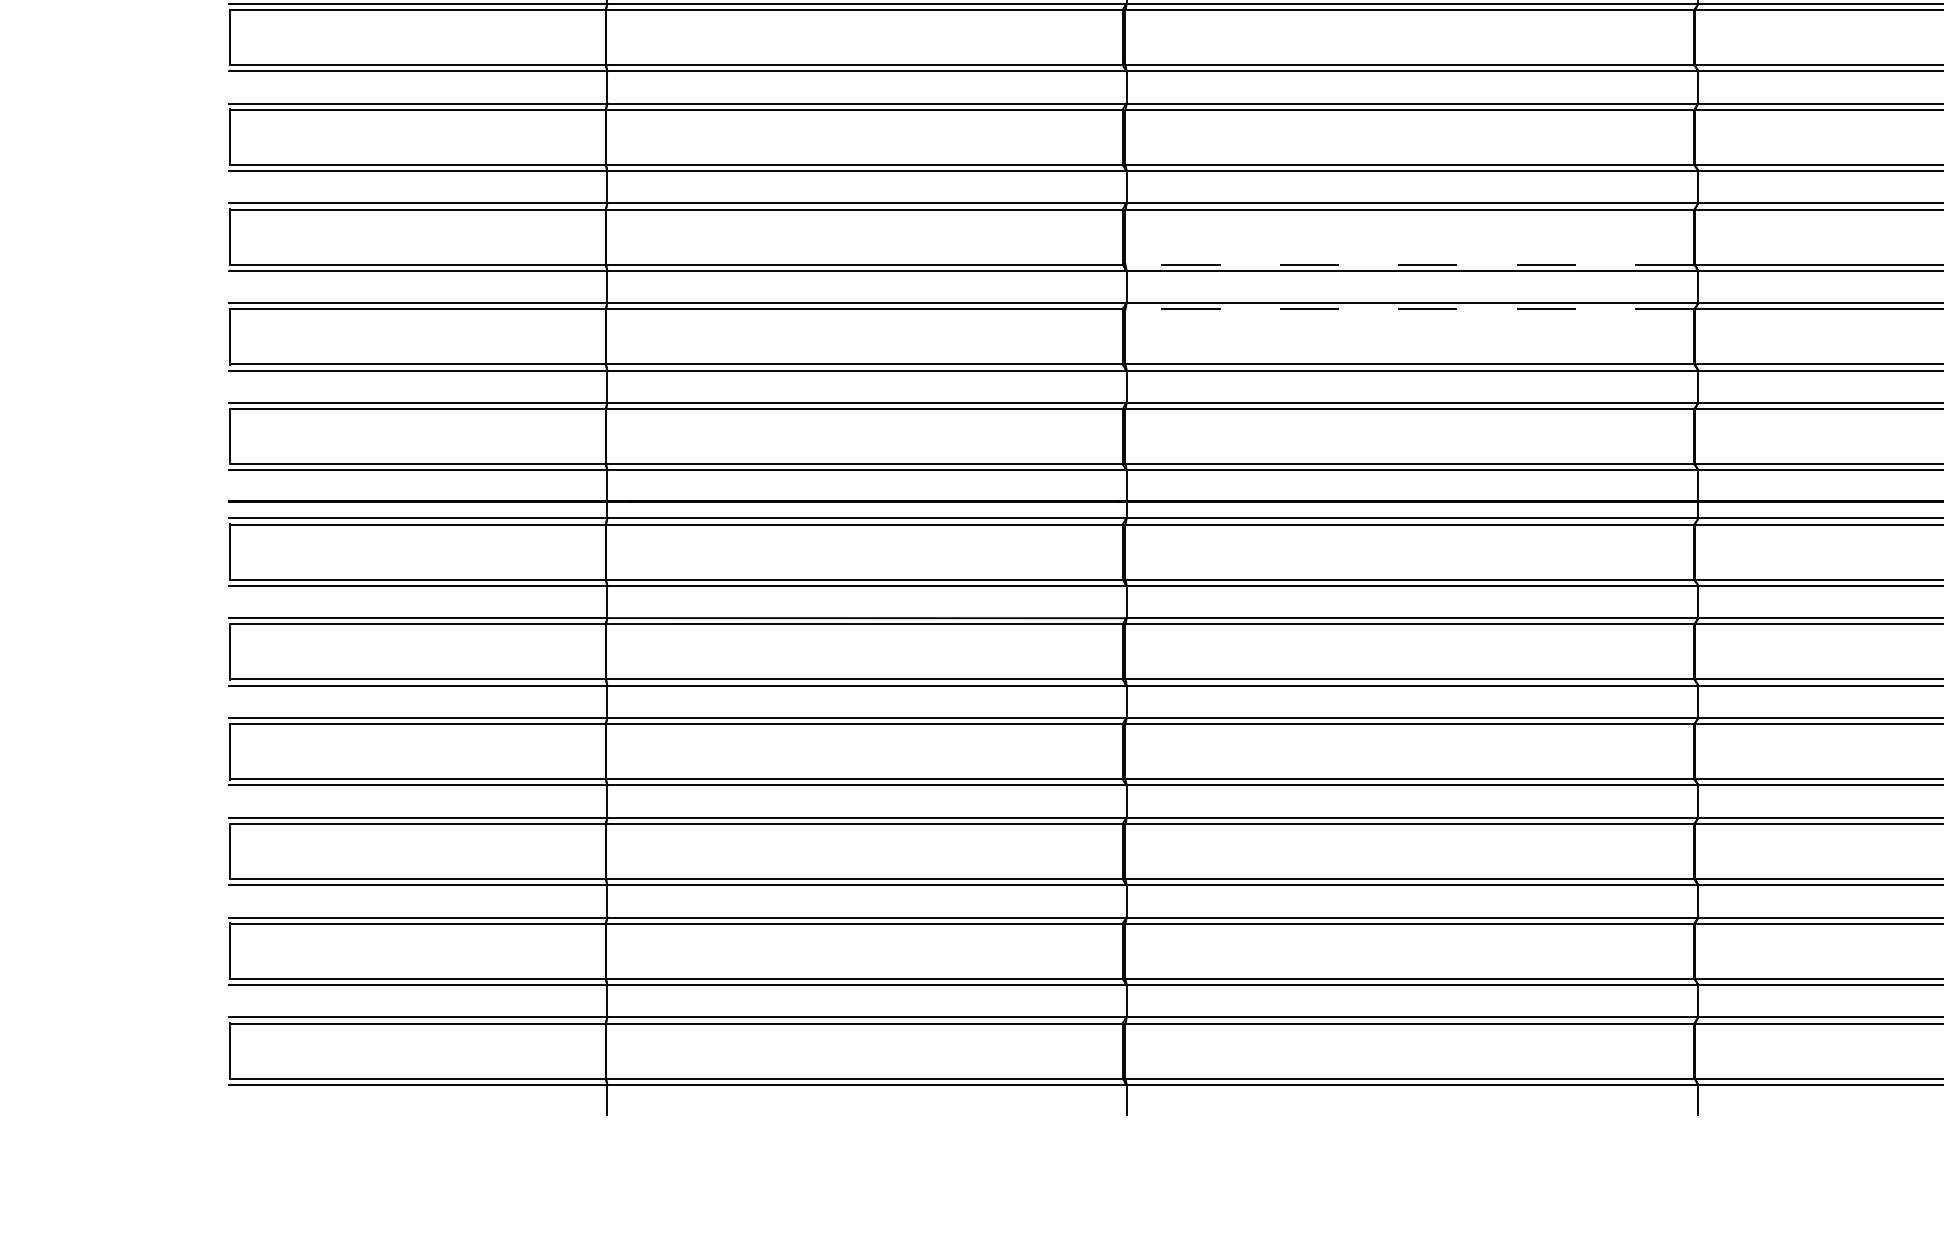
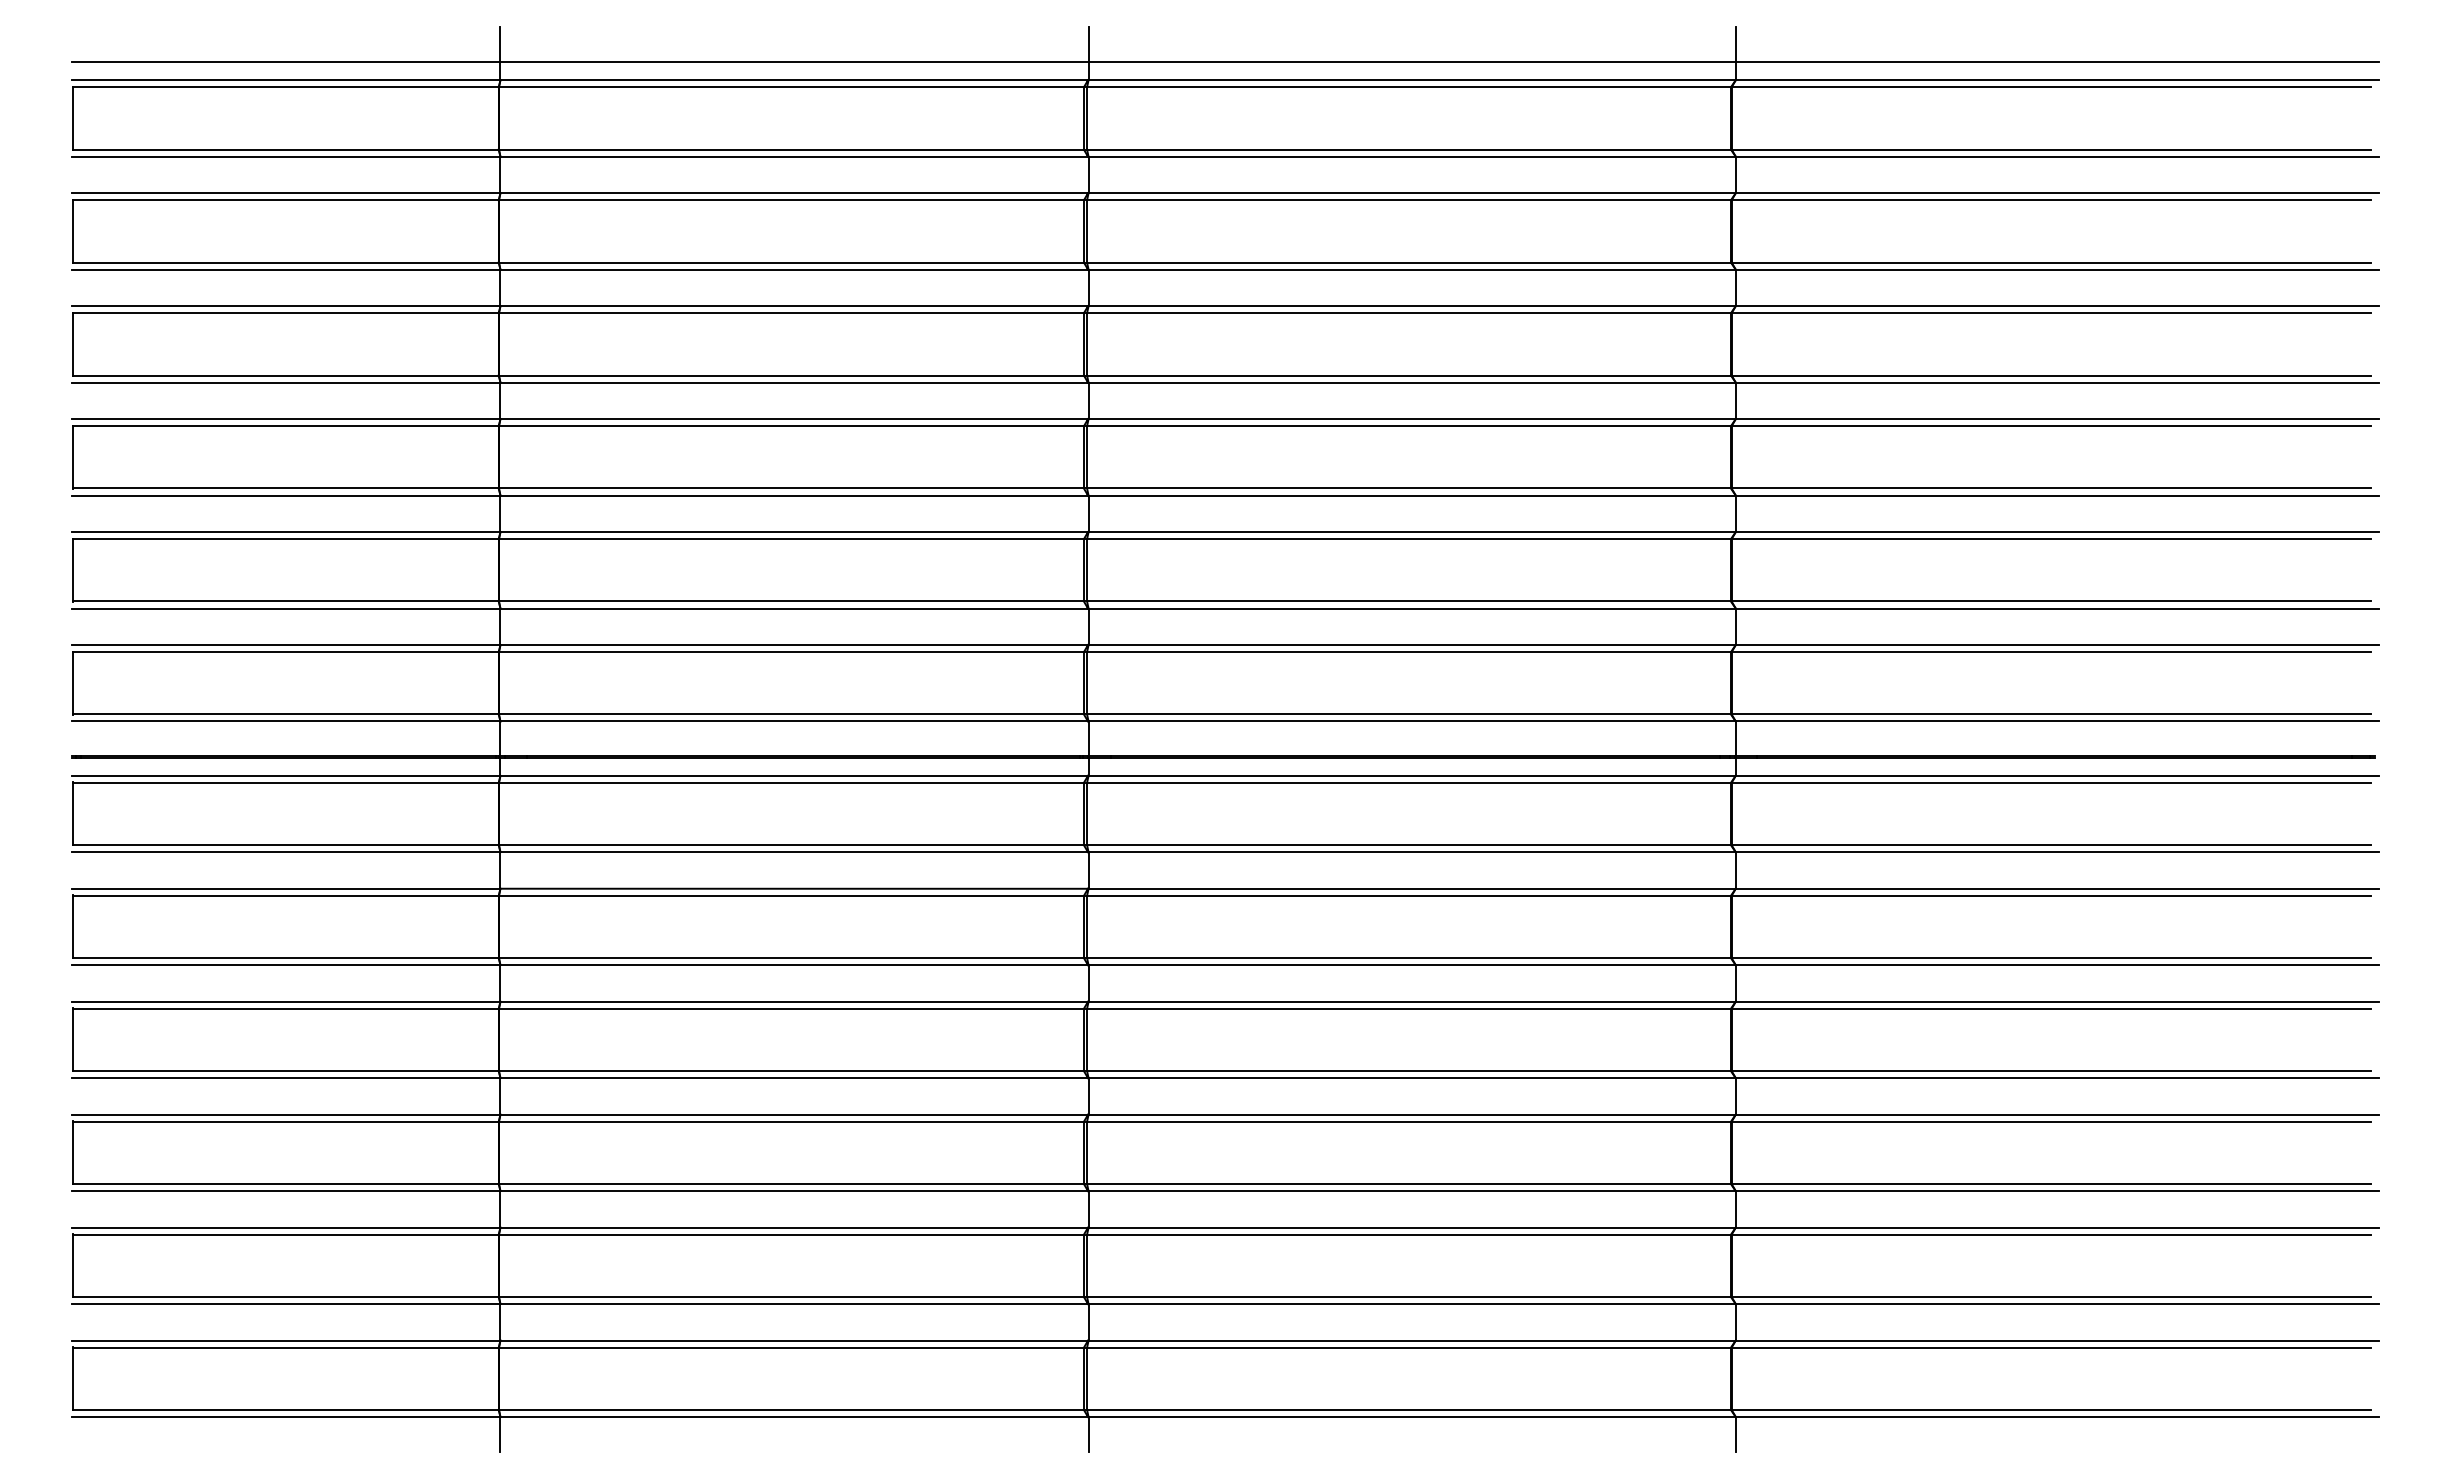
line: (1410, 264) -> (1409, 488), dashed -> solid
line: (1410, 309) -> (1409, 539), dashed -> solid

